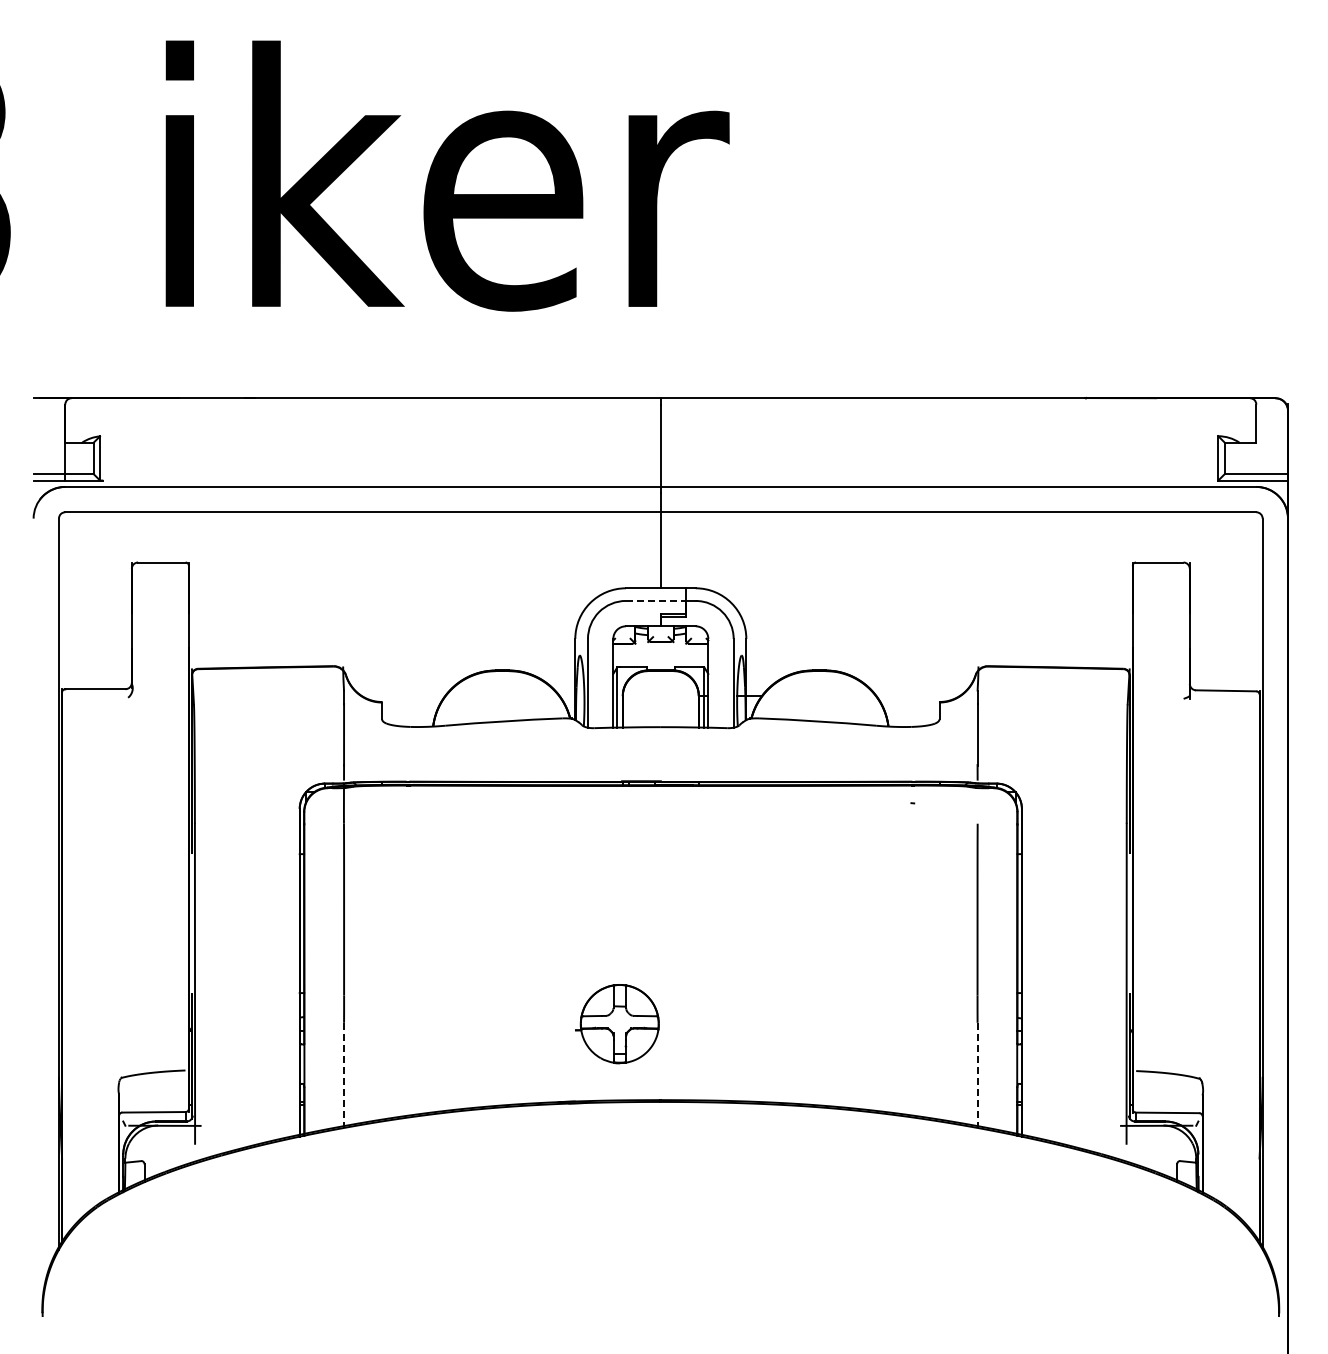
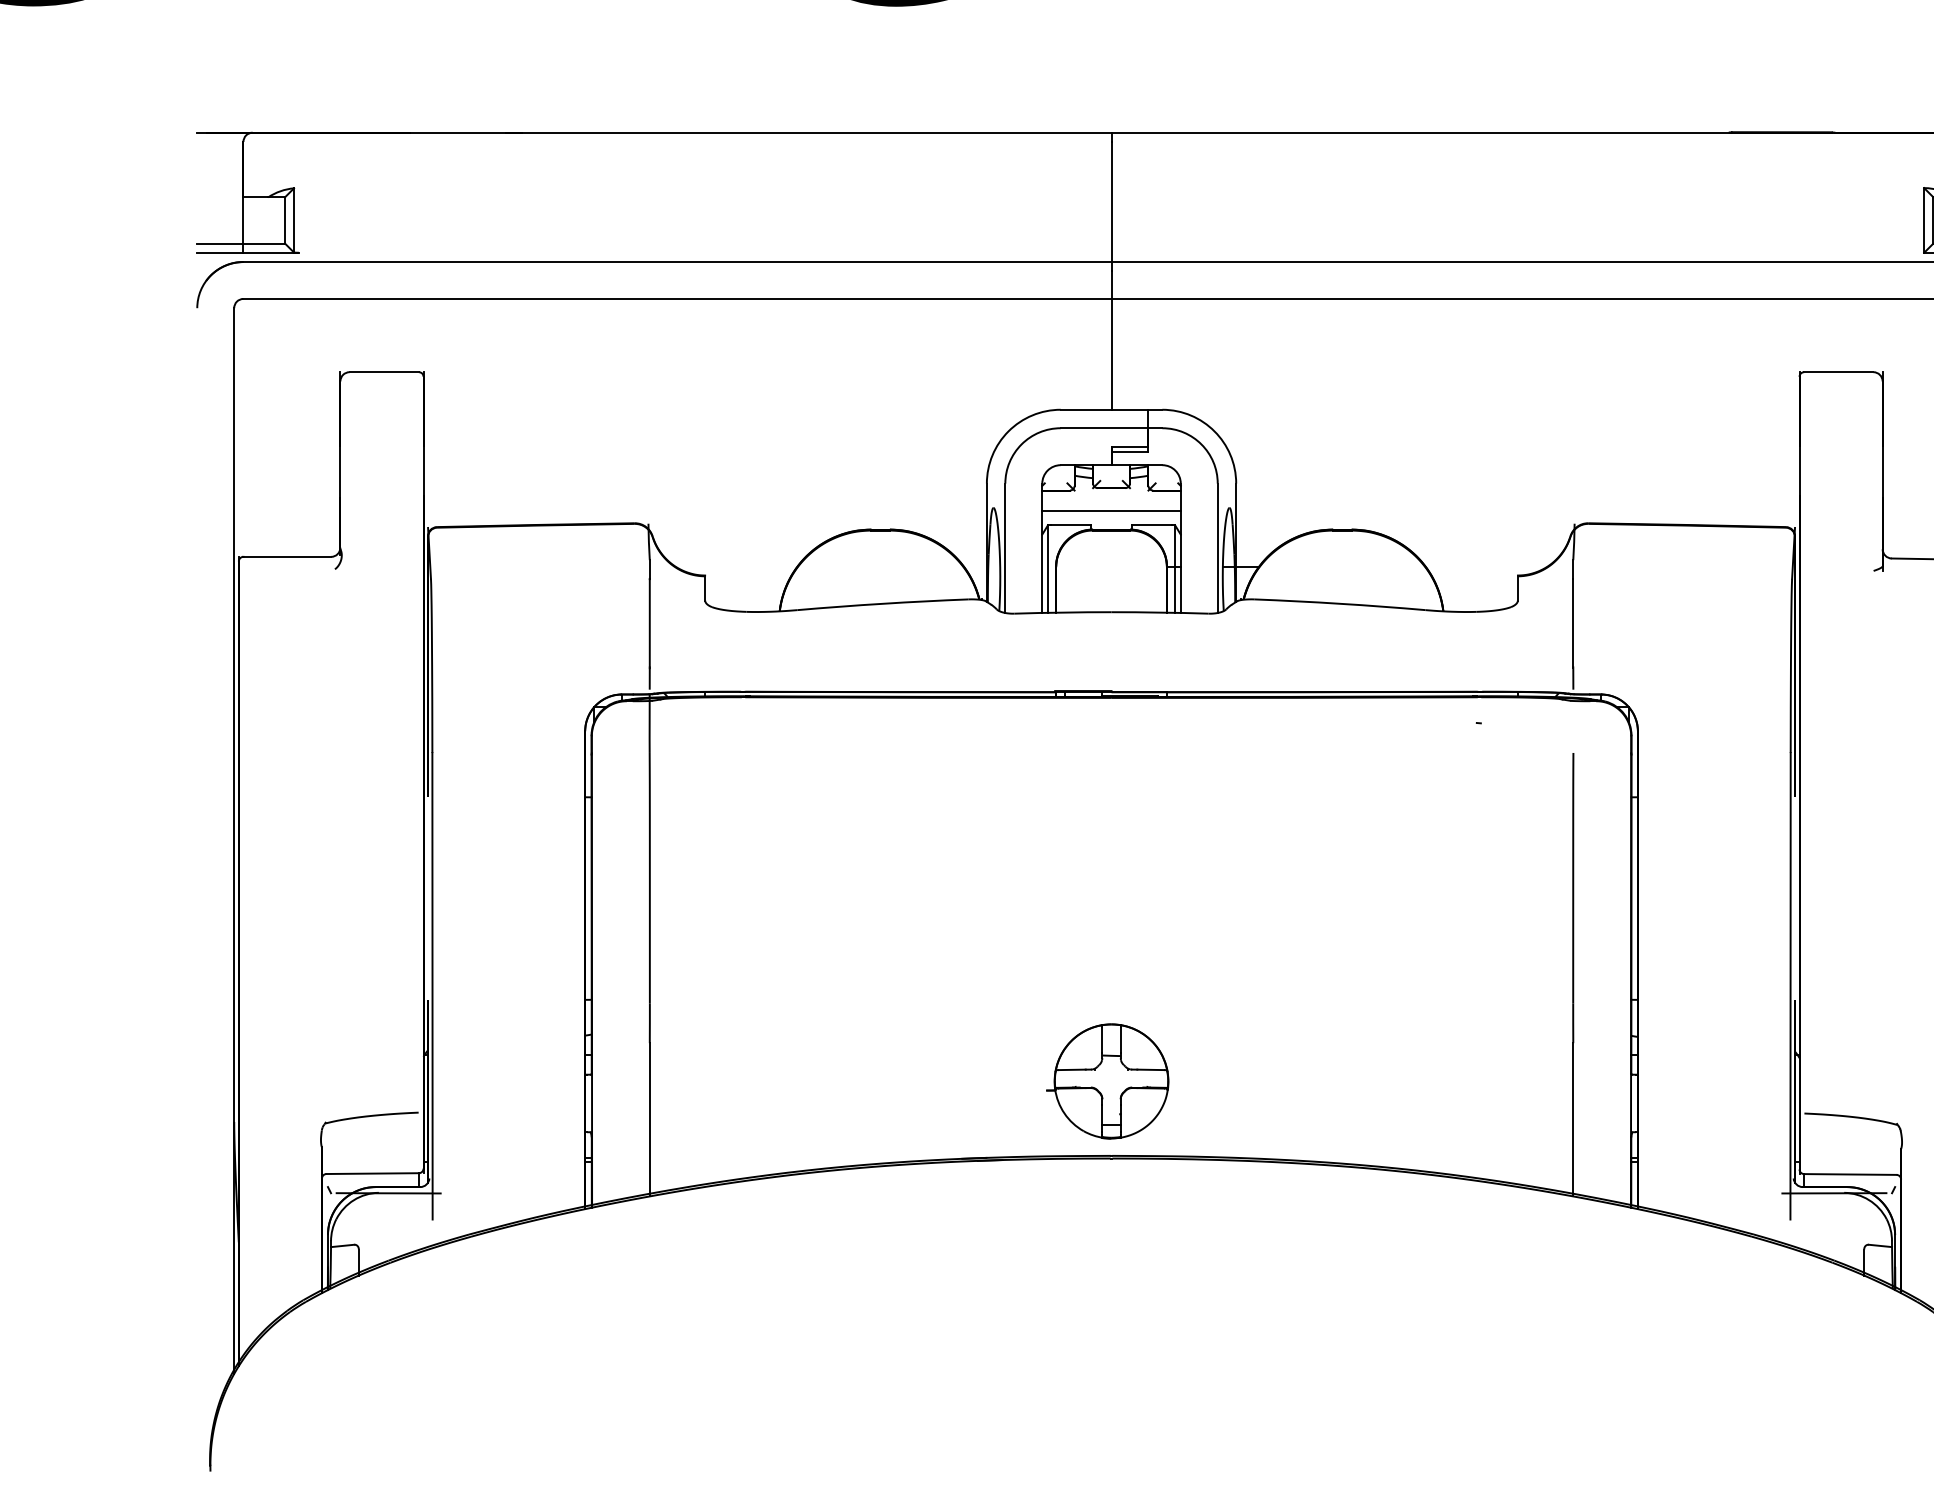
line: (656, 600) -> (1105, 427), dashed -> solid
line: (660, 657) -> (1111, 510), added
part: (617, 1024) -> (1108, 1082), moved
line: (344, 1075) -> (650, 1119), dashed -> solid
line: (977, 1075) -> (1573, 1119), dashed -> solid

